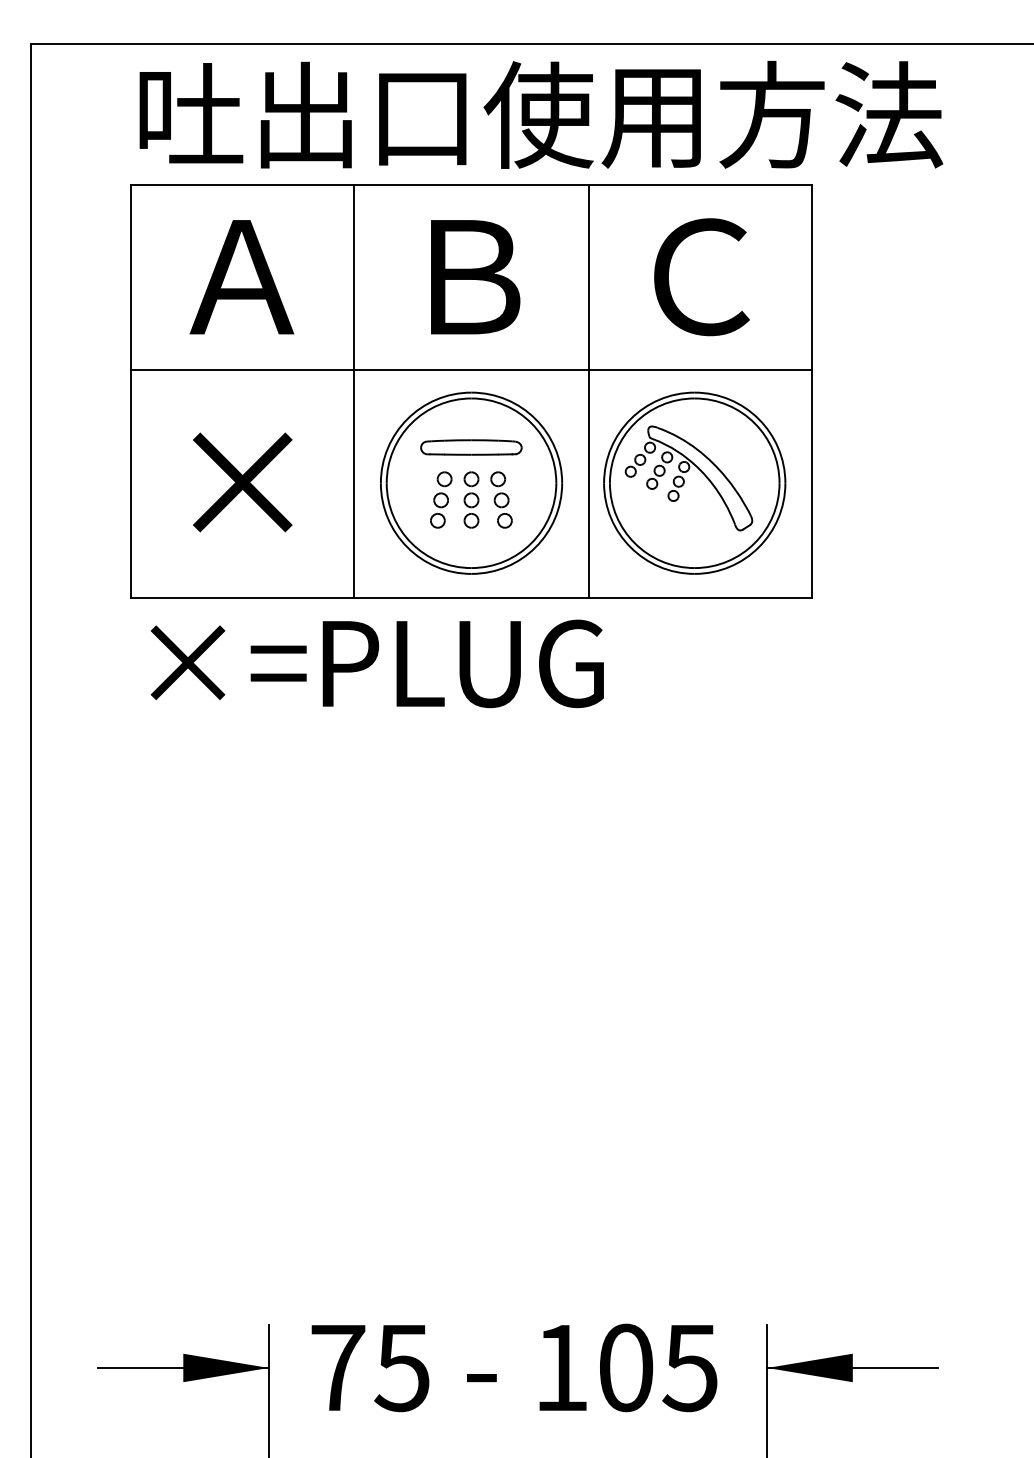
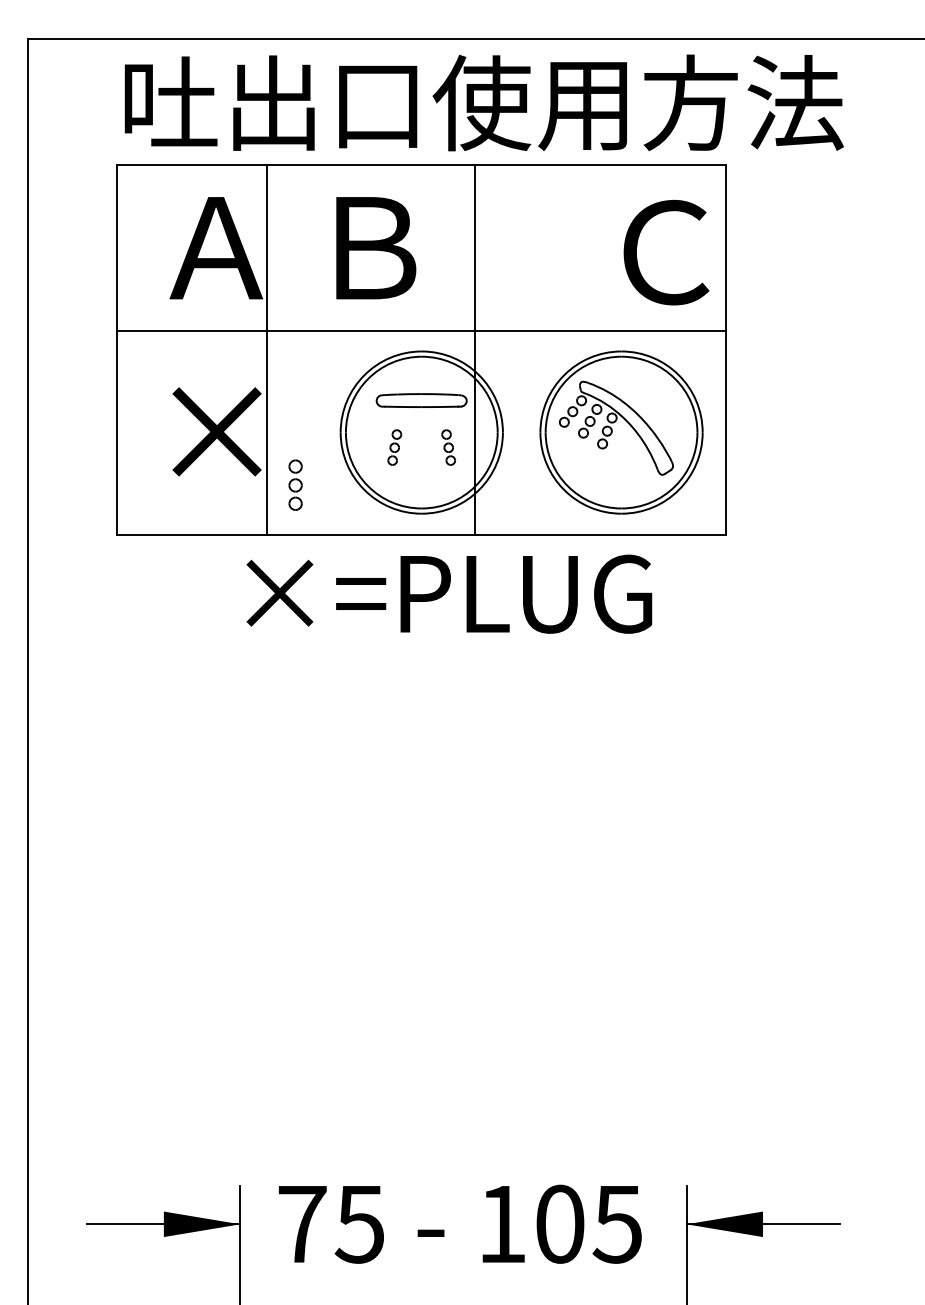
text: (475, 277) -> (376, 248), moved
text: (701, 277) -> (666, 252), moved
line: (354, 390) -> (266, 349), moved
line: (588, 390) -> (474, 349), moved
part: (441, 499) -> (394, 447), size x0.7
part: (471, 499) -> (295, 484), moved
part: (501, 499) -> (448, 447), size x0.7
text: (376, 663) -> (448, 593), moved

